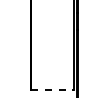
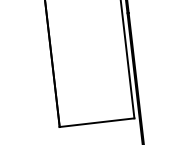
line: (52, 90) -> (97, 122), dashed -> solid

